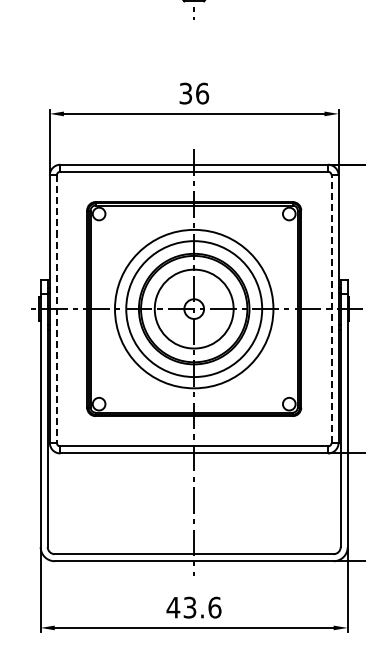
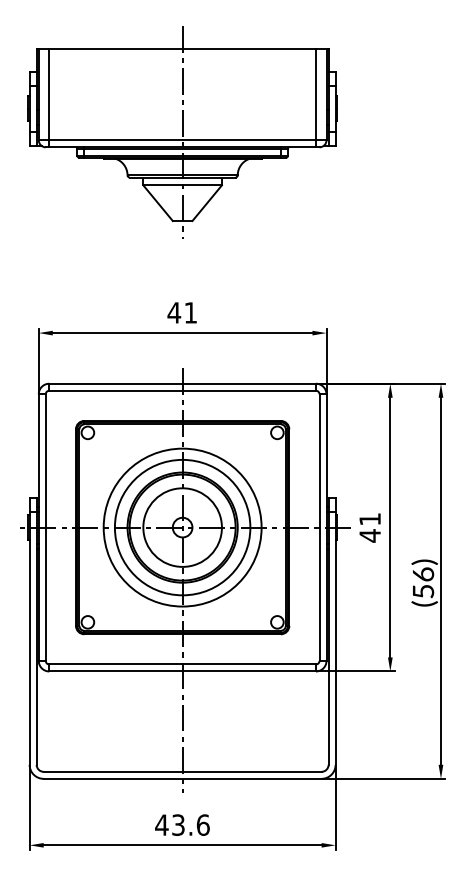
text: (194, 93) -> (182, 312), 36 -> 41
line: (331, 308) -> (319, 527), dashed -> solid
line: (56, 309) -> (45, 528), dashed -> solid

